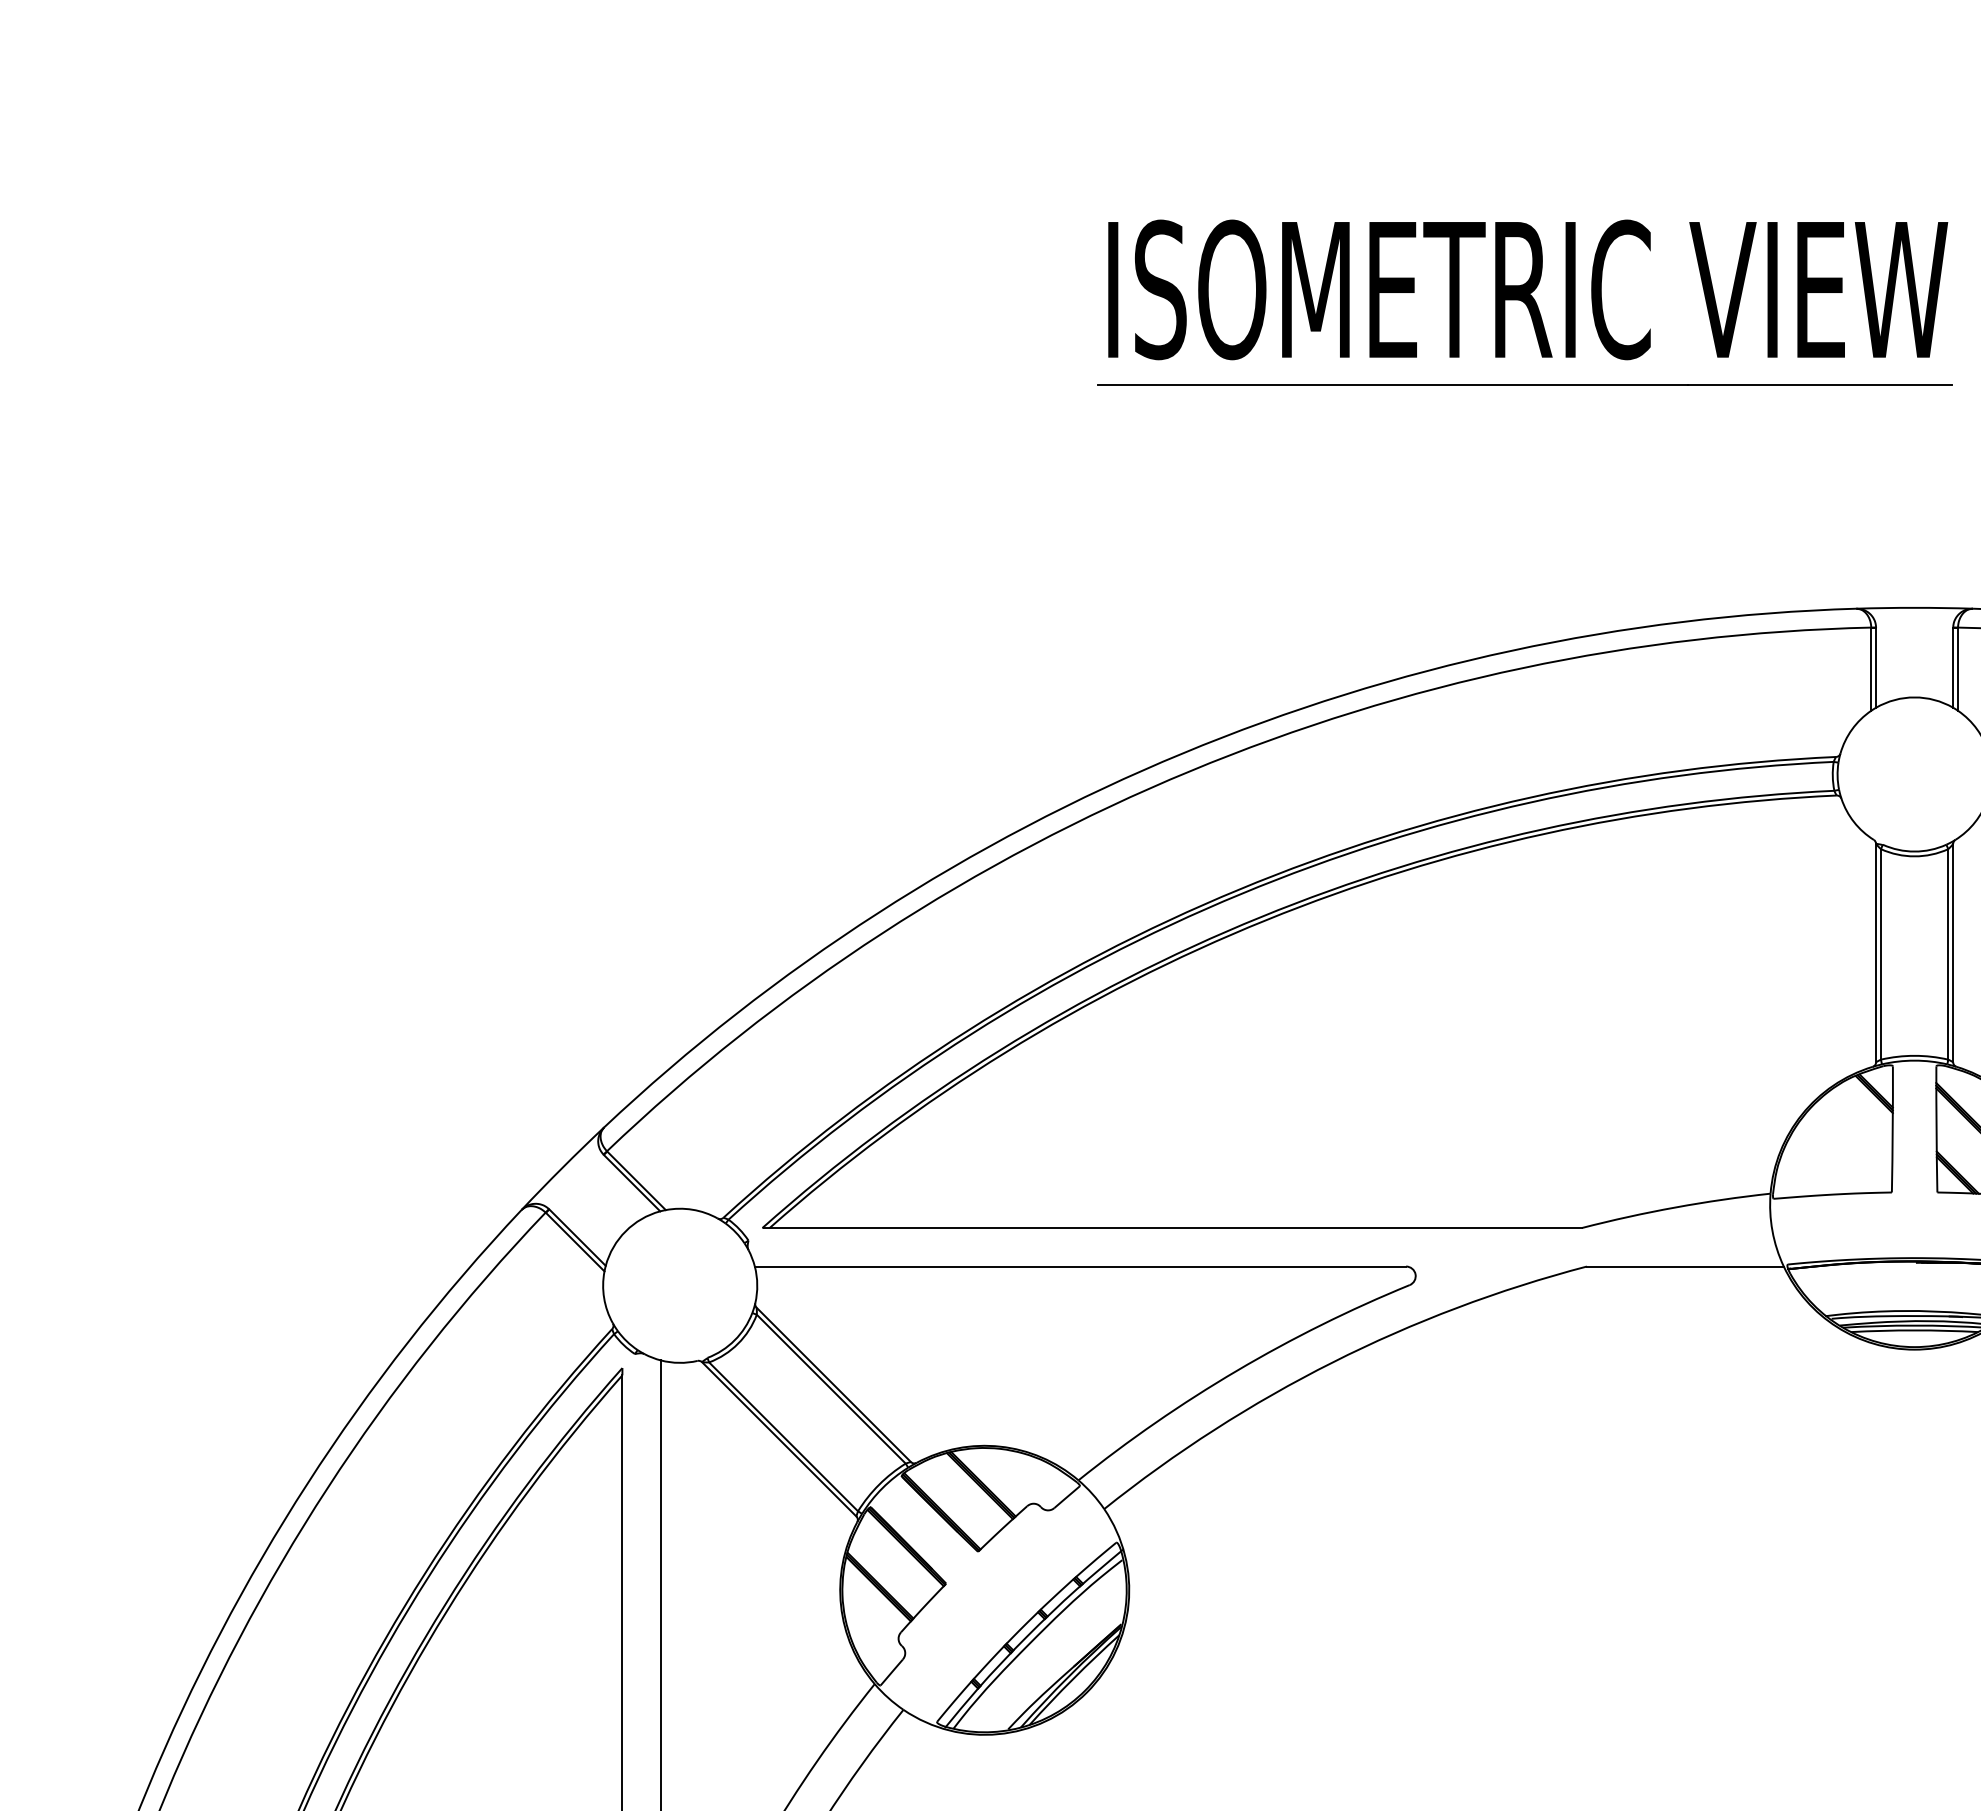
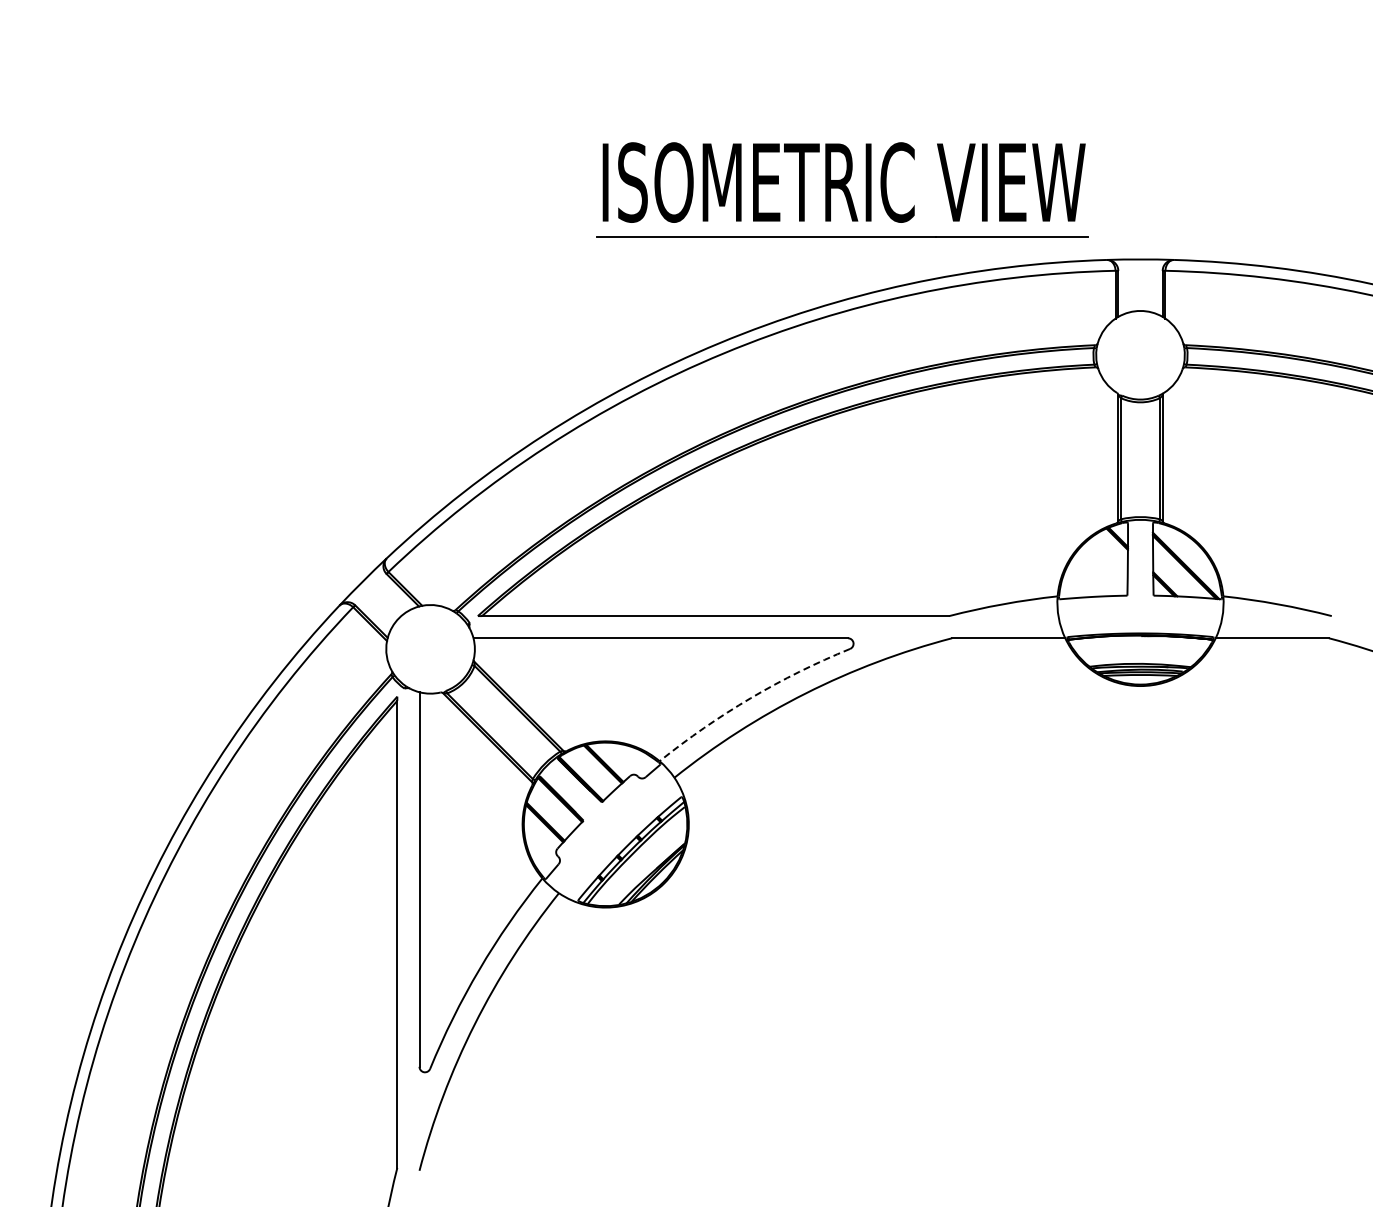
part: (1525, 301) -> (842, 189), moved
arc: (1236, 1371) -> (750, 698), solid -> dashed

